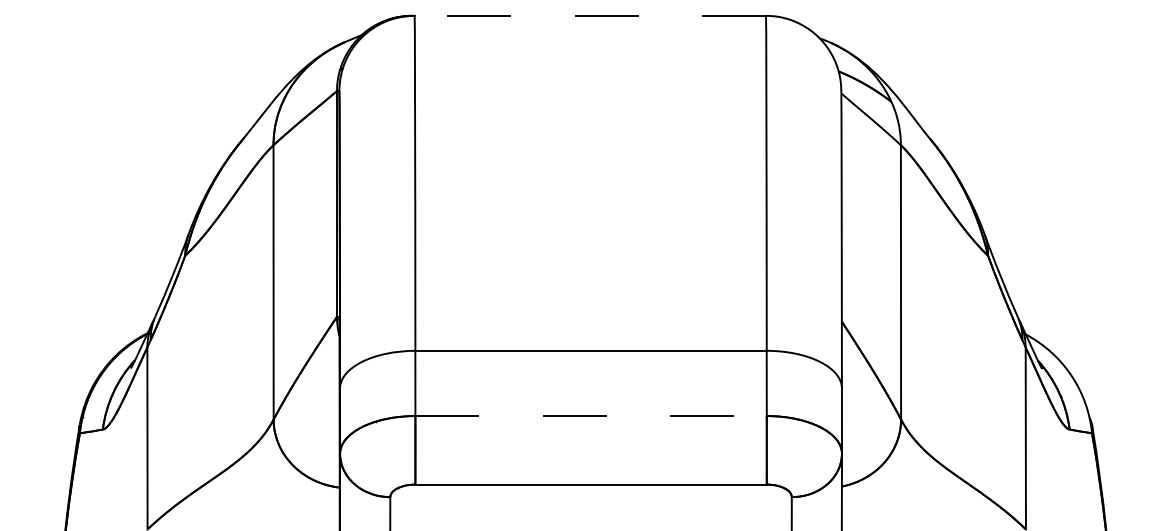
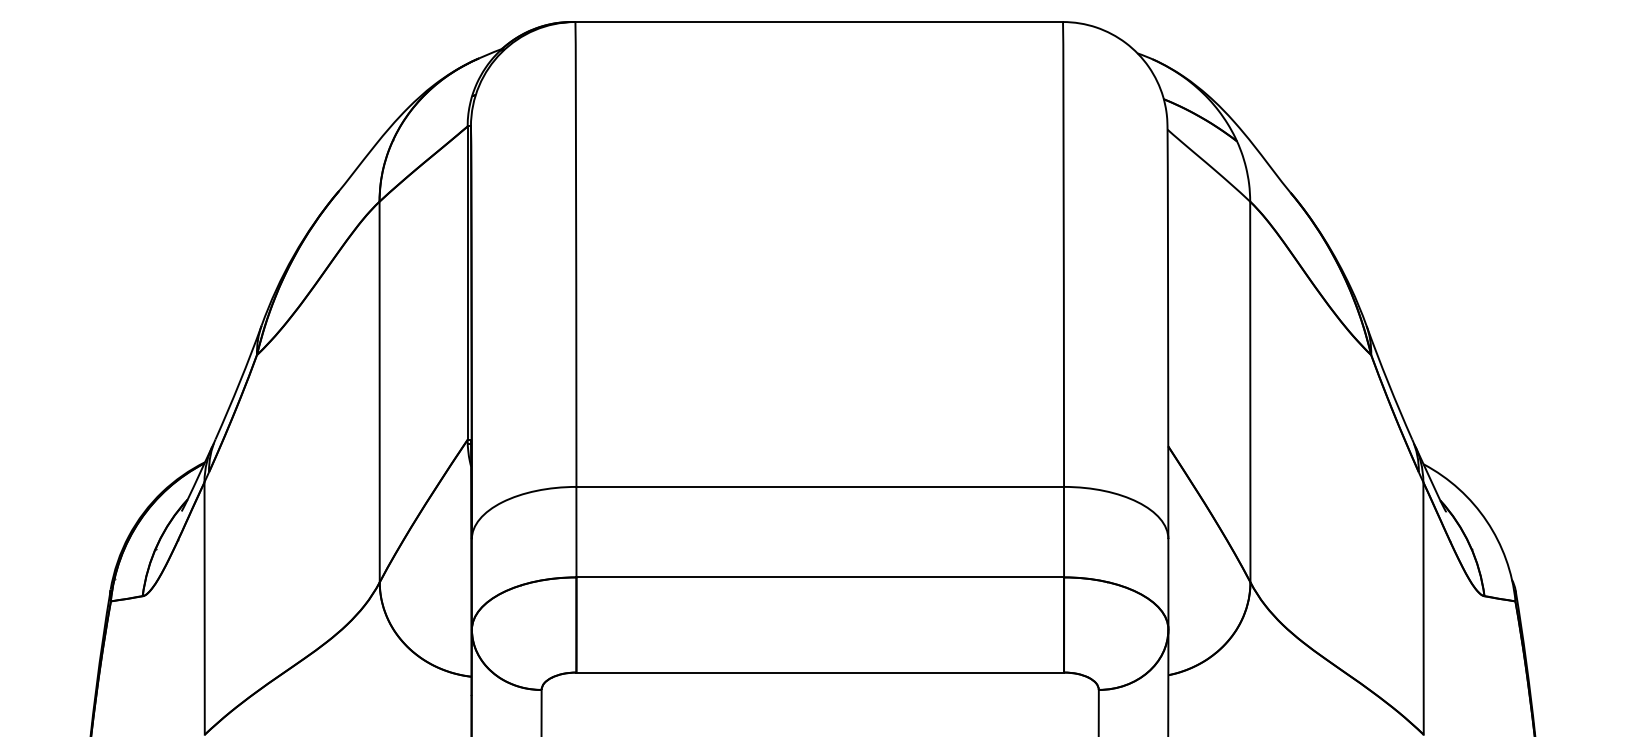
line: (590, 16) -> (819, 22), dashed -> solid
line: (591, 416) -> (820, 577), dashed -> solid

